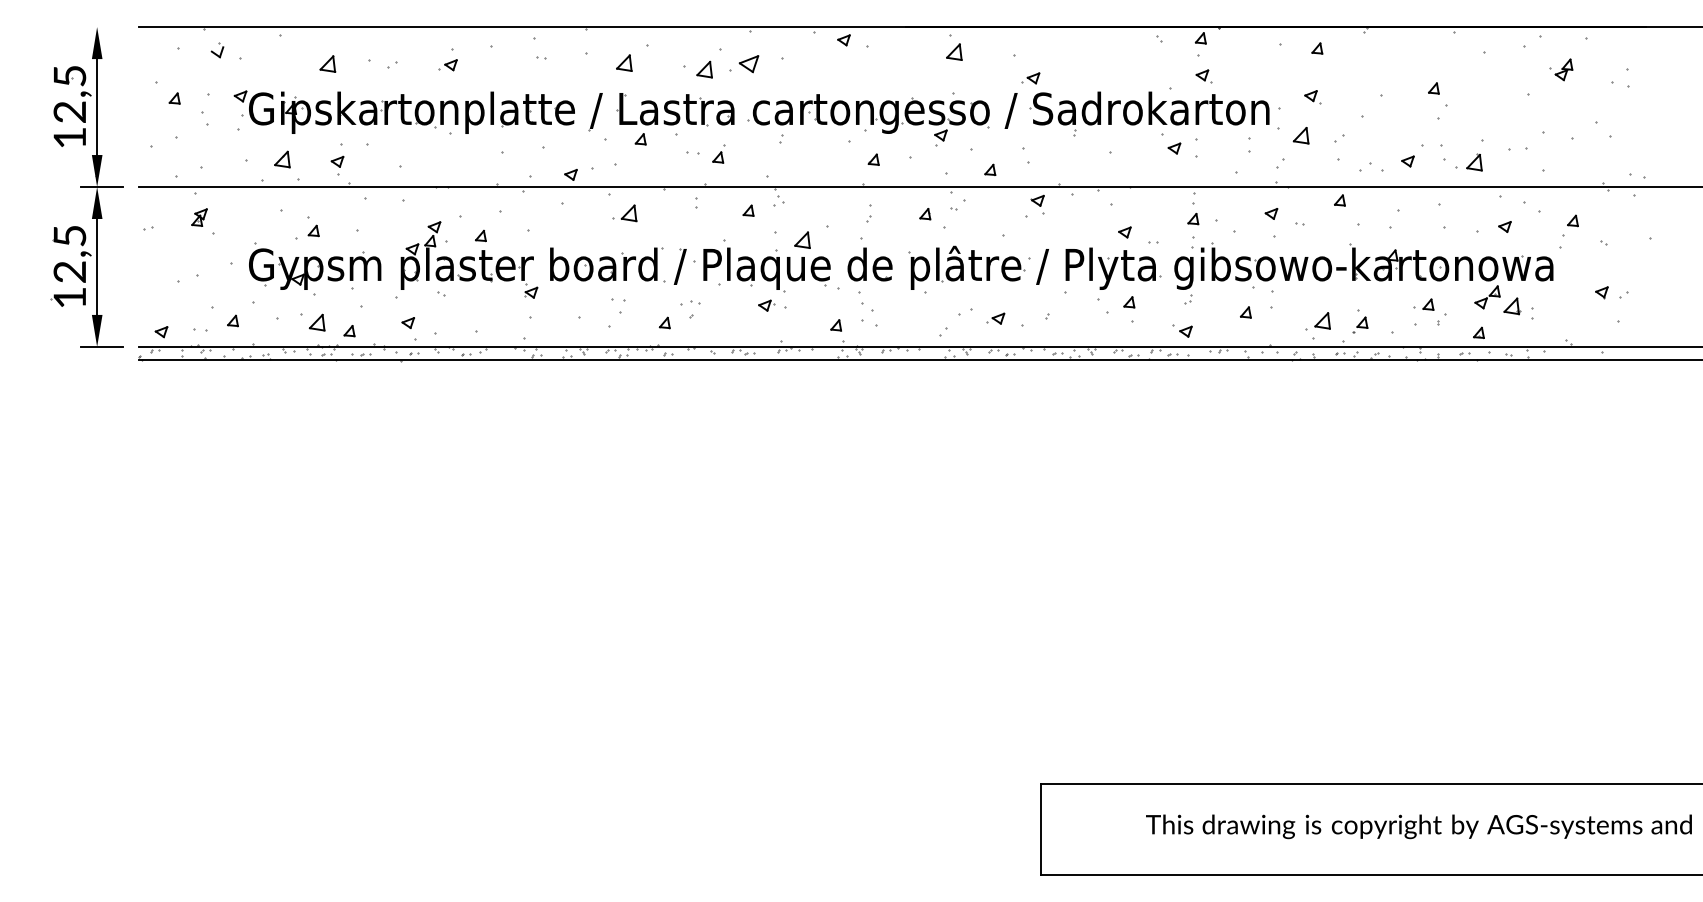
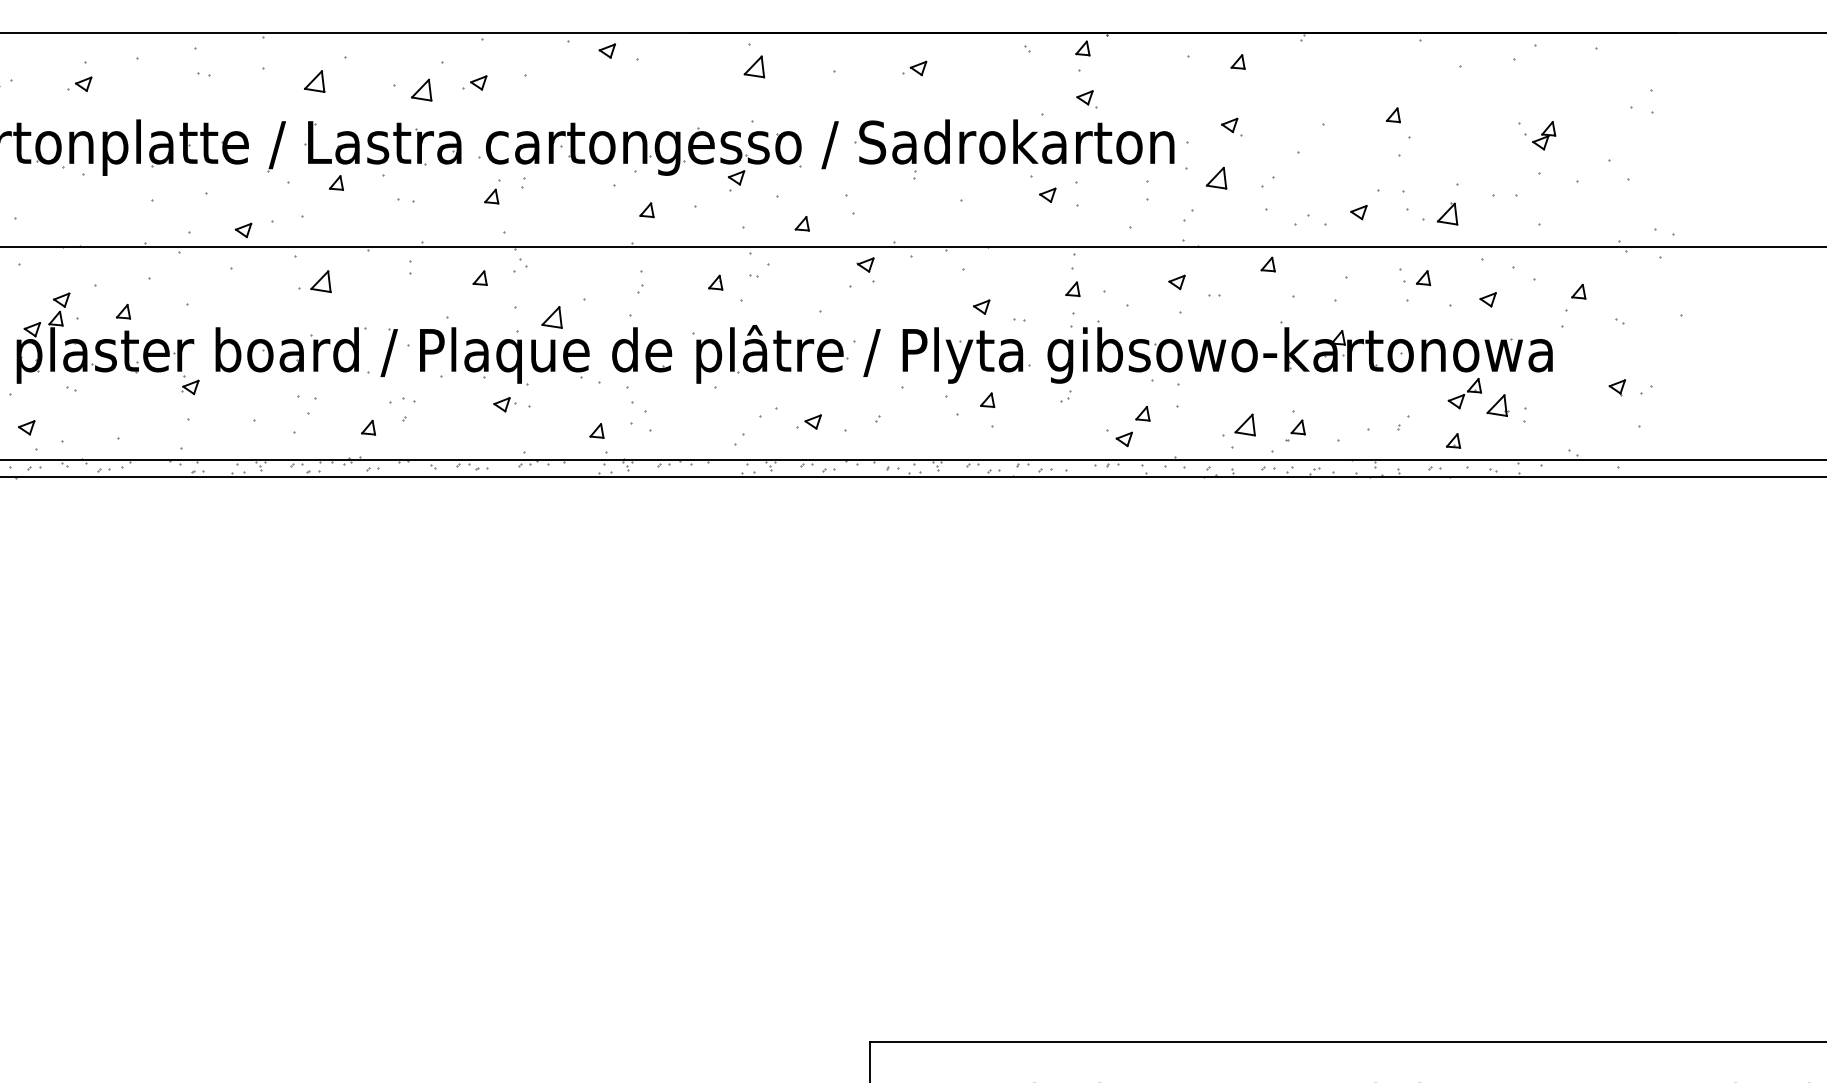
part: (744, 64) -> (474, 83), size x0.62
part: (1561, 69) -> (1540, 135), moved
part: (1030, 78) -> (914, 68), moved
part: (718, 153) -> (492, 191), moved
part: (1423, 304) -> (1416, 277), moved
part: (1182, 330) -> (1119, 437), moved

